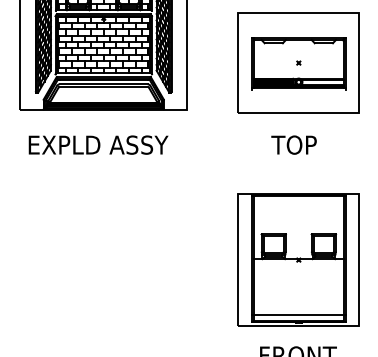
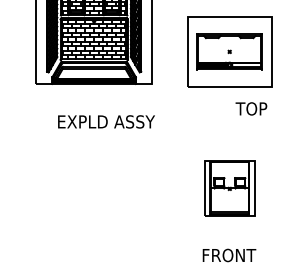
text: (98, 144) -> (106, 121), moved
text: (294, 144) -> (251, 108), moved
part: (298, 259) -> (229, 188), size x0.6

